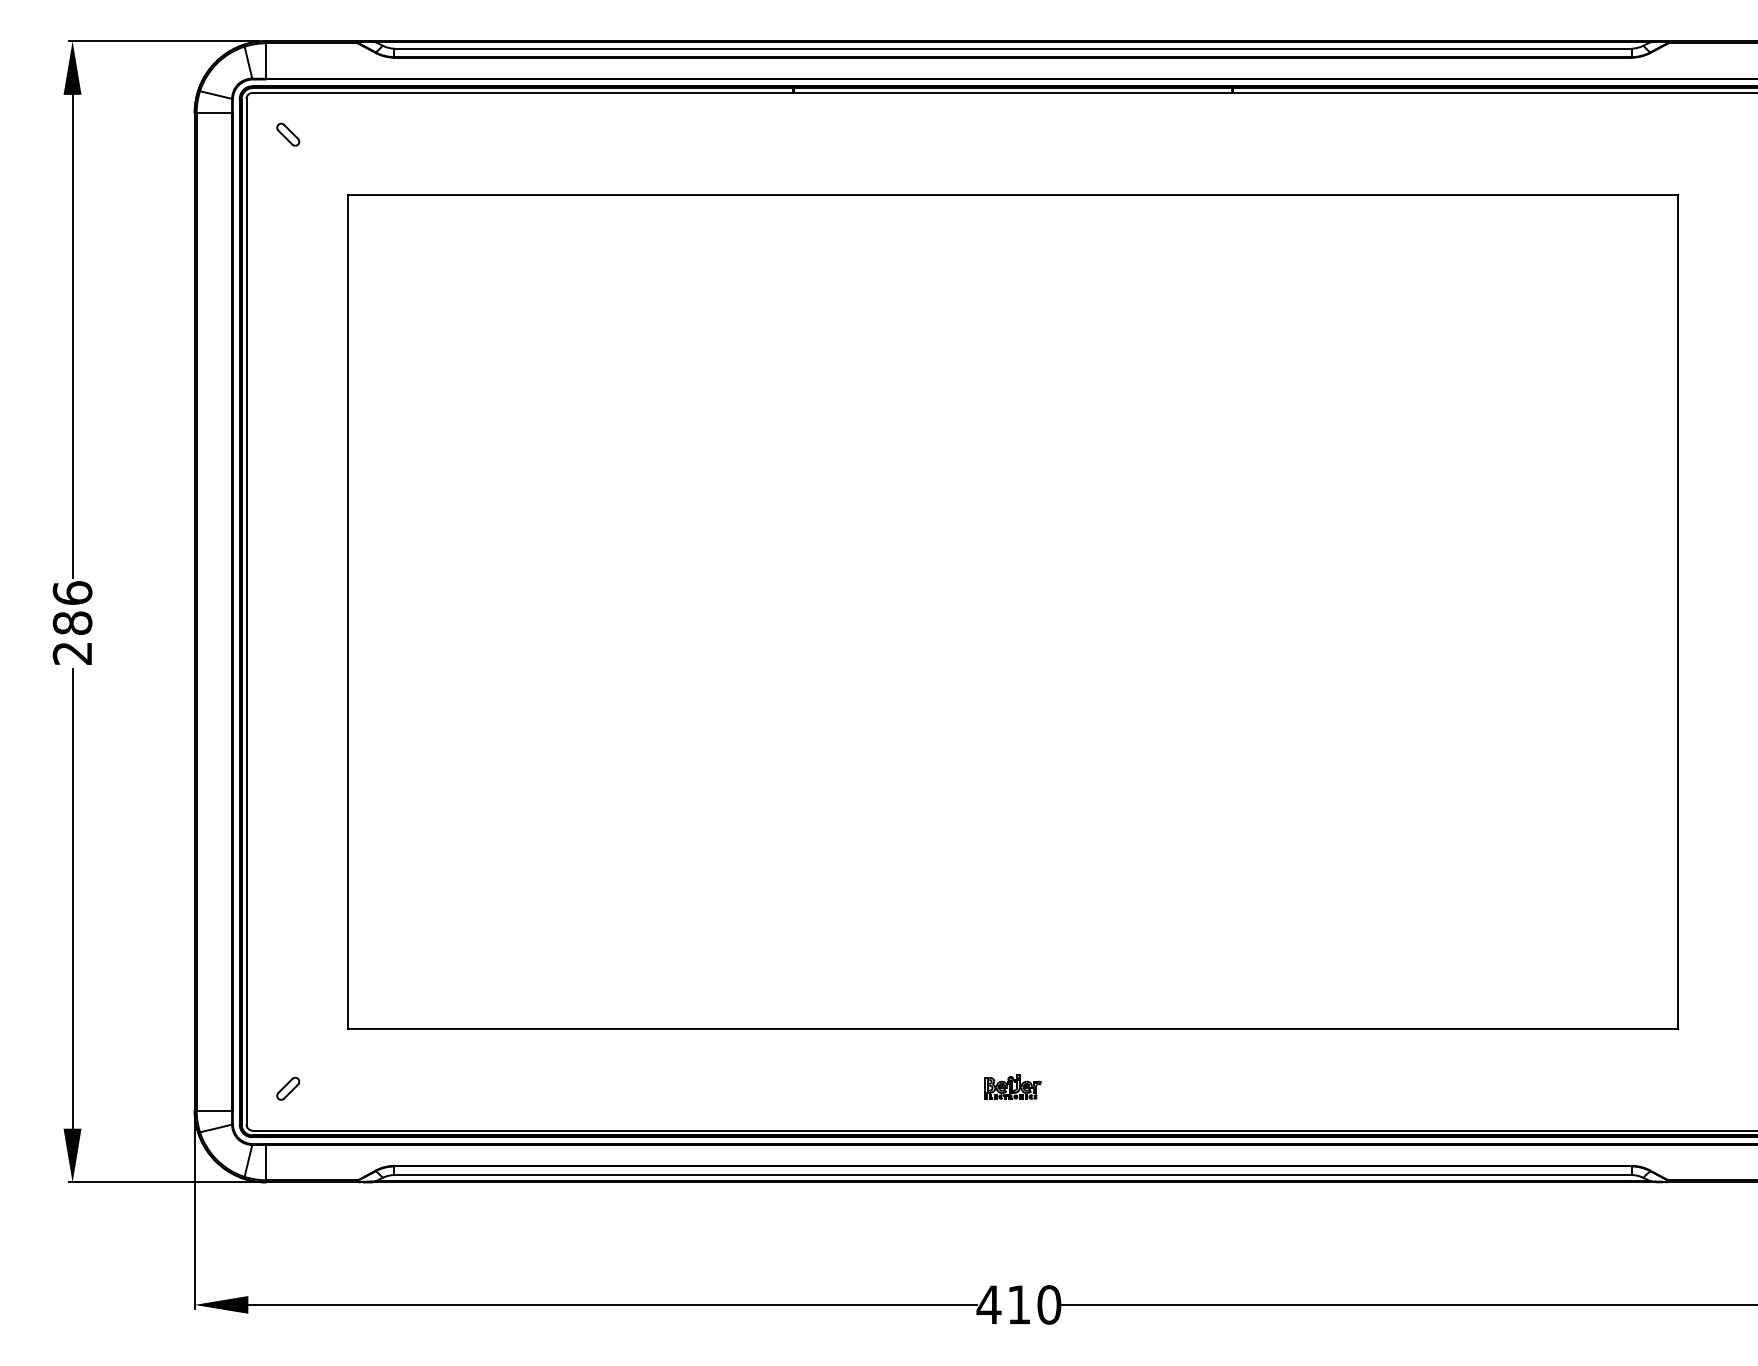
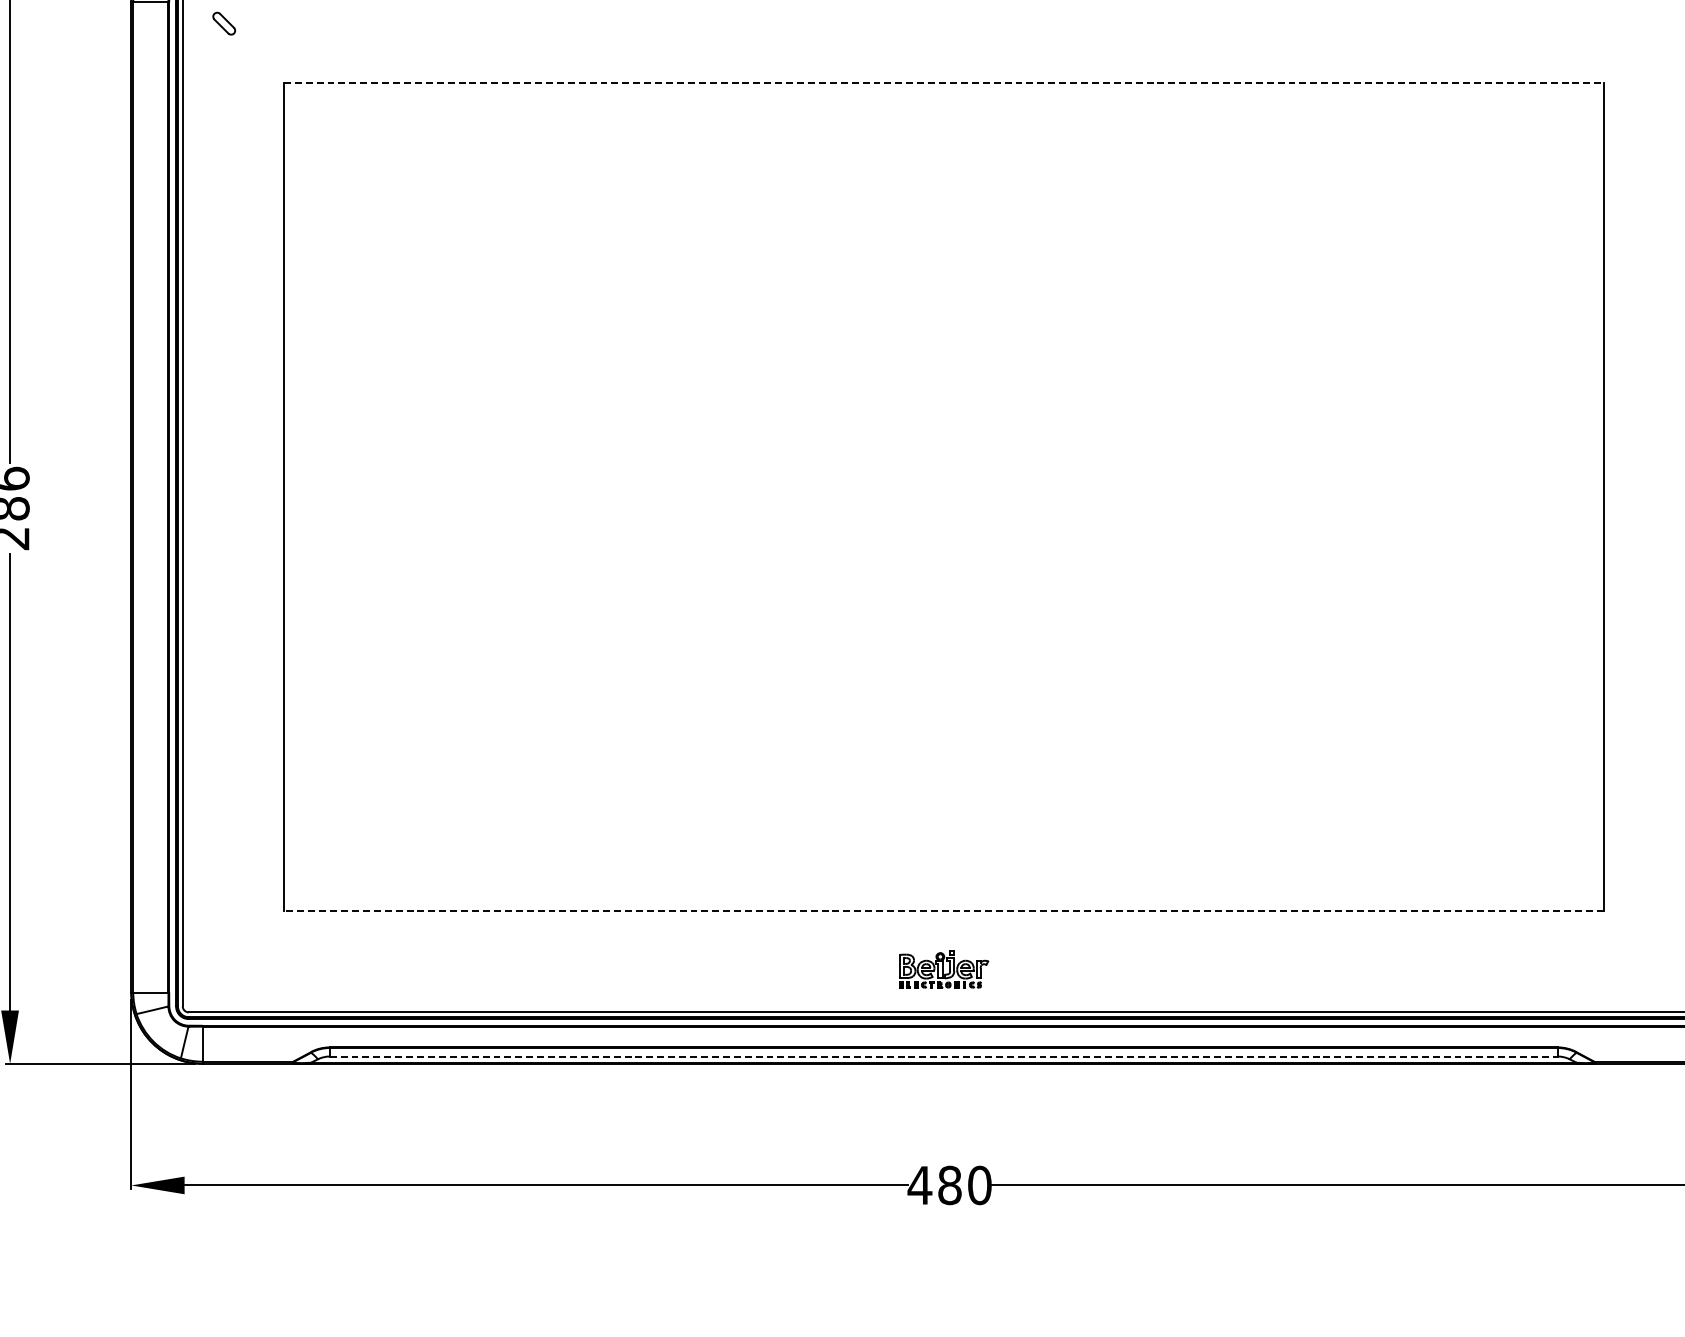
line: (1013, 194) -> (944, 83), solid -> dashed
line: (1013, 1028) -> (944, 911), solid -> dashed
part: (1012, 1086) -> (943, 968), size x1.6
part: (288, 1088) -> (224, 970), removed
line: (1013, 1175) -> (944, 1056), solid -> dashed
text: (1019, 1304) -> (950, 1185), 410 -> 480

